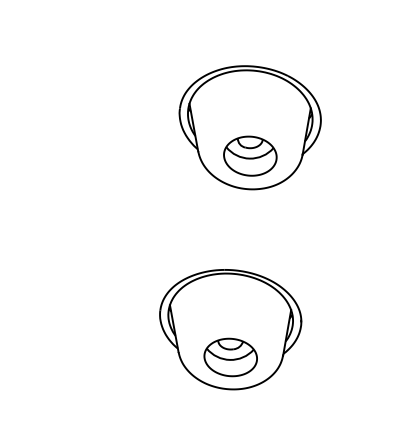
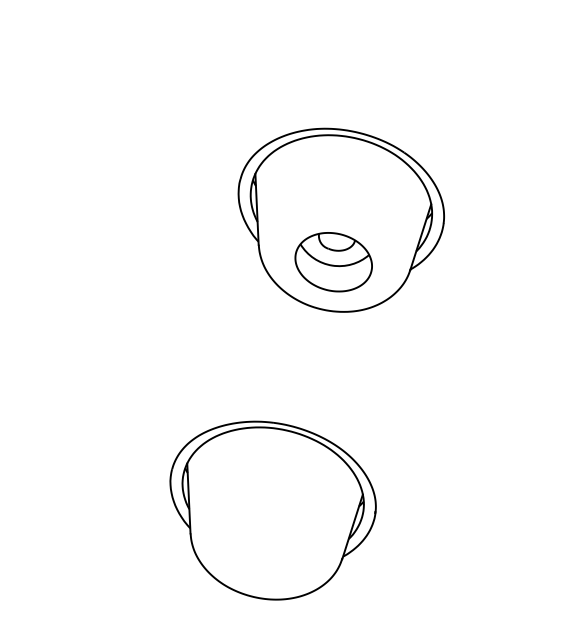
part: (230, 357) -> (265, 551), removed

